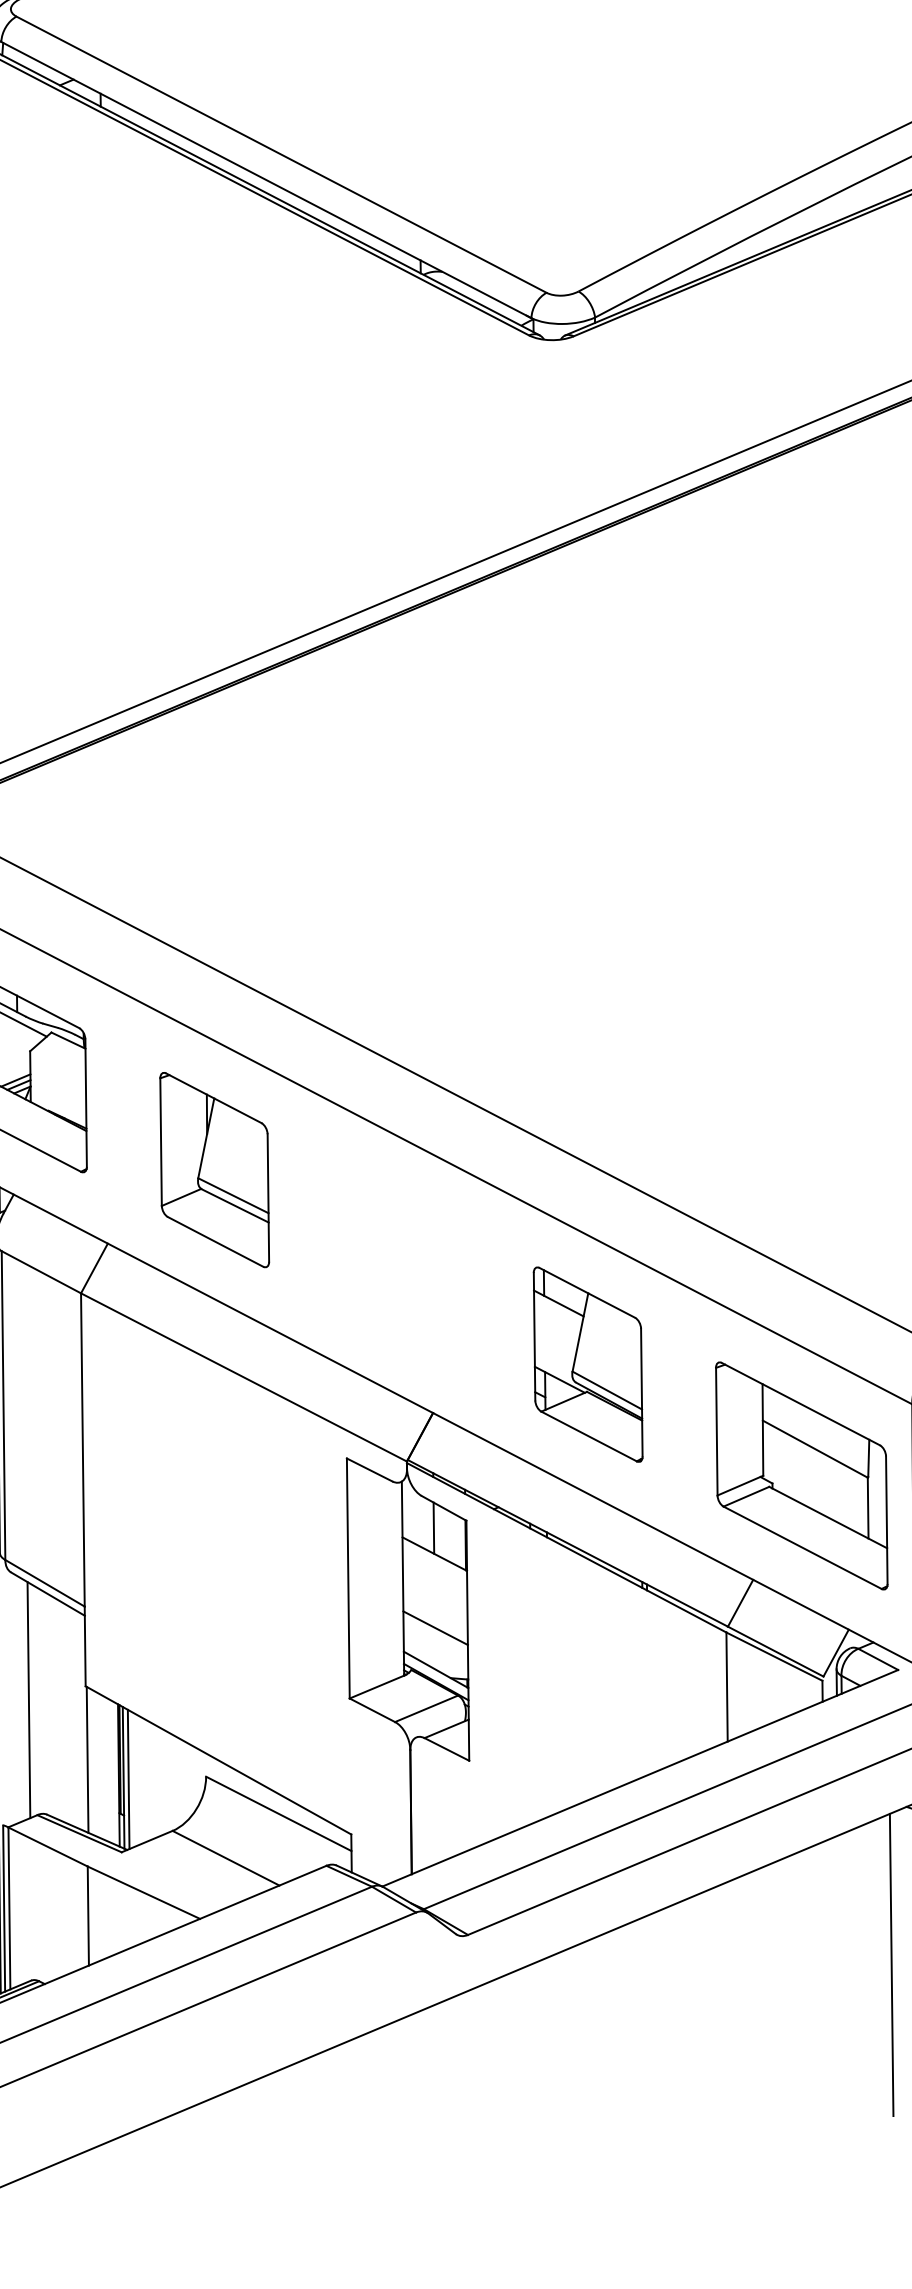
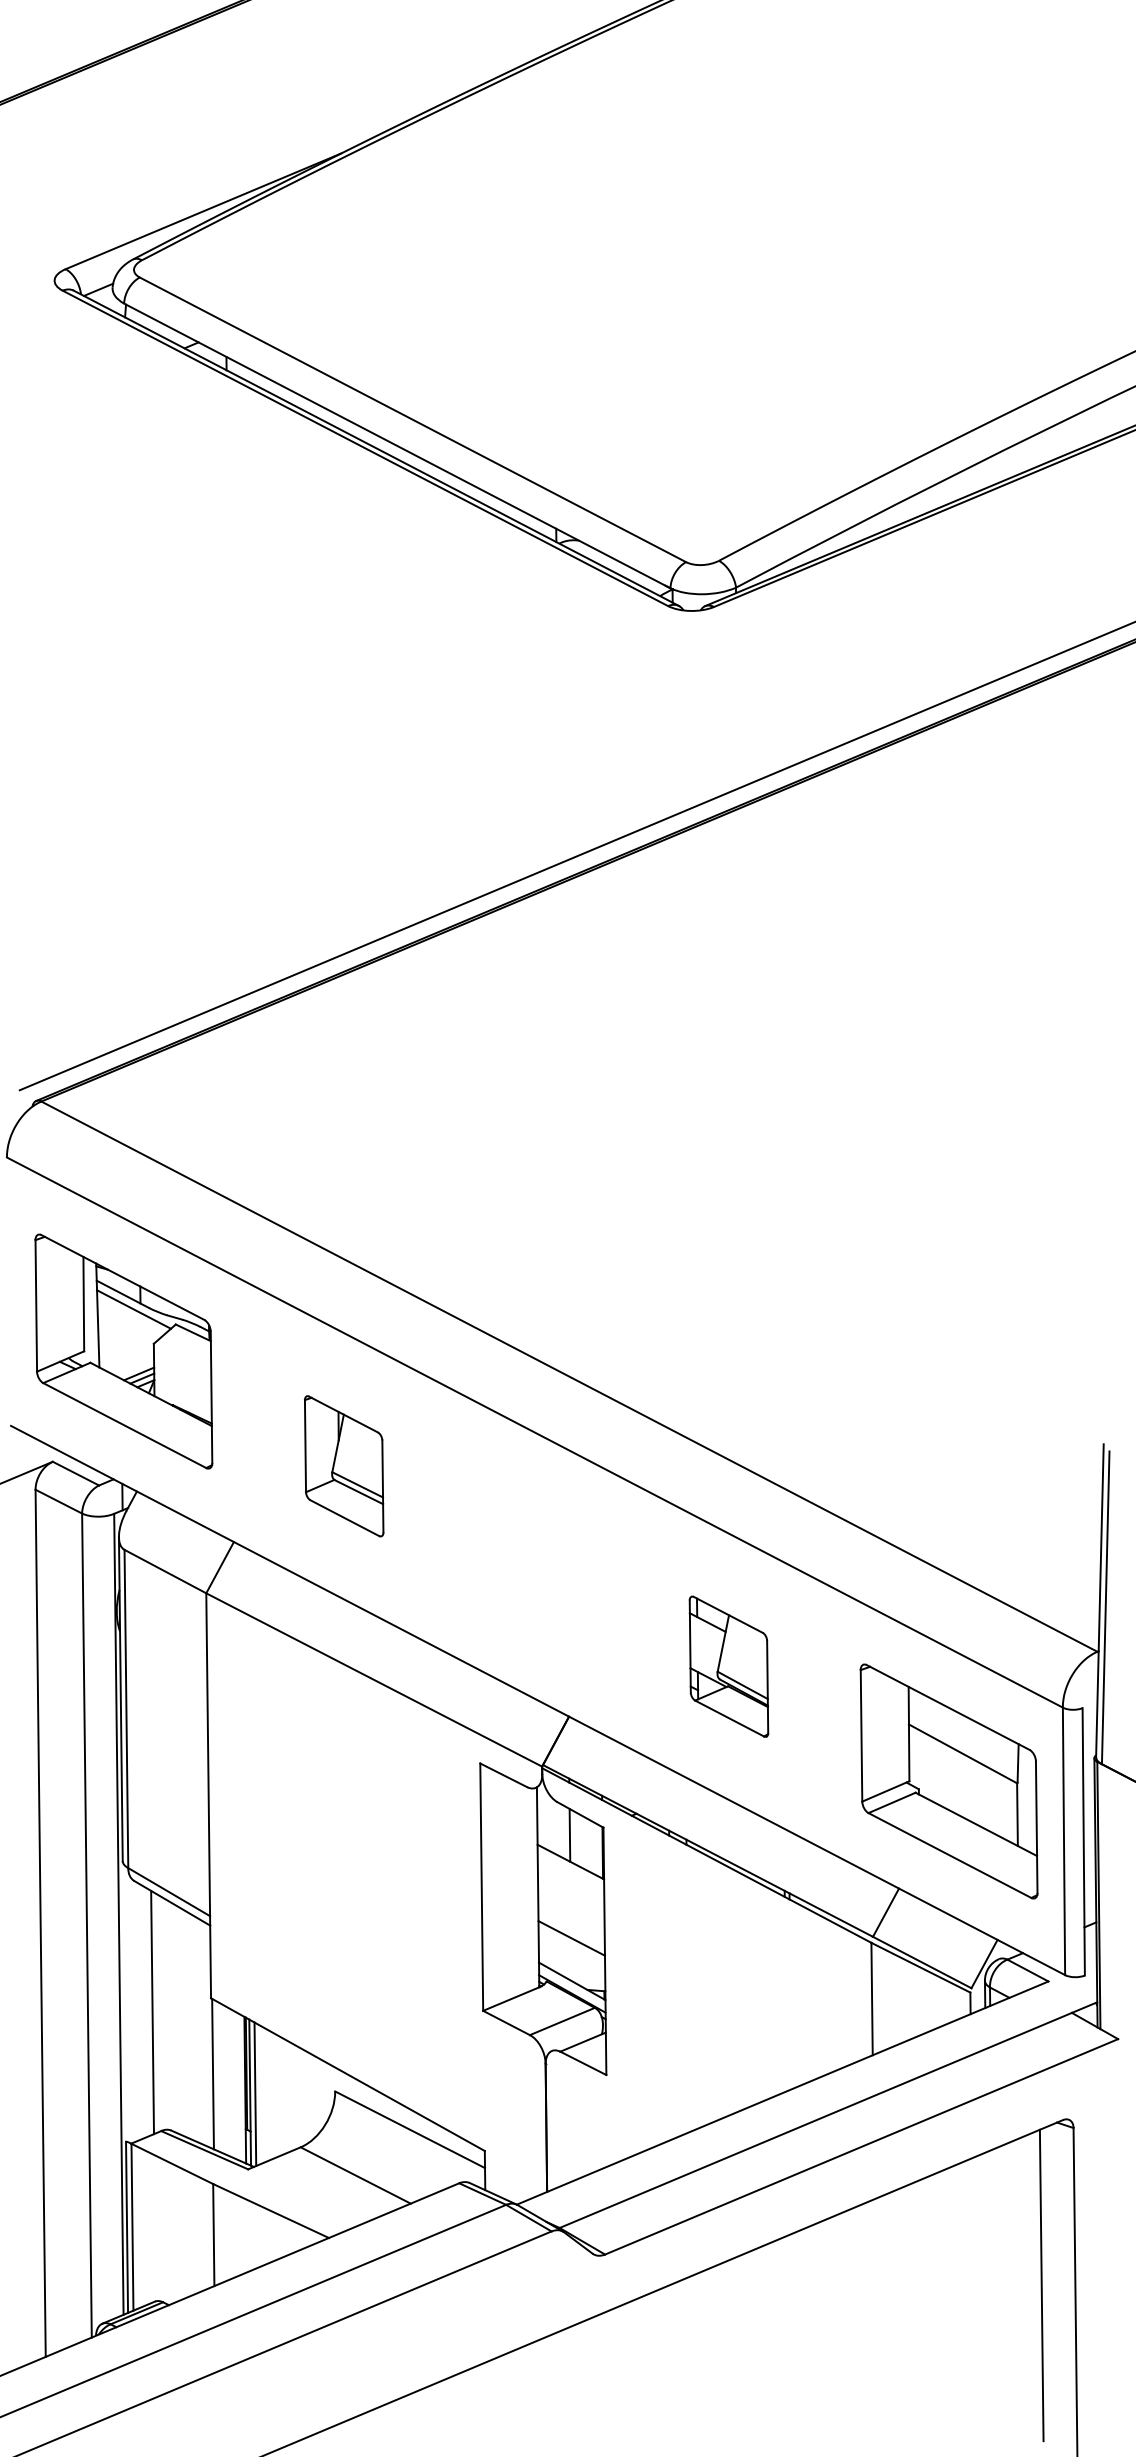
part: (215, 1170) -> (344, 1466), size x0.7
part: (587, 1364) -> (728, 1666), size x0.7

